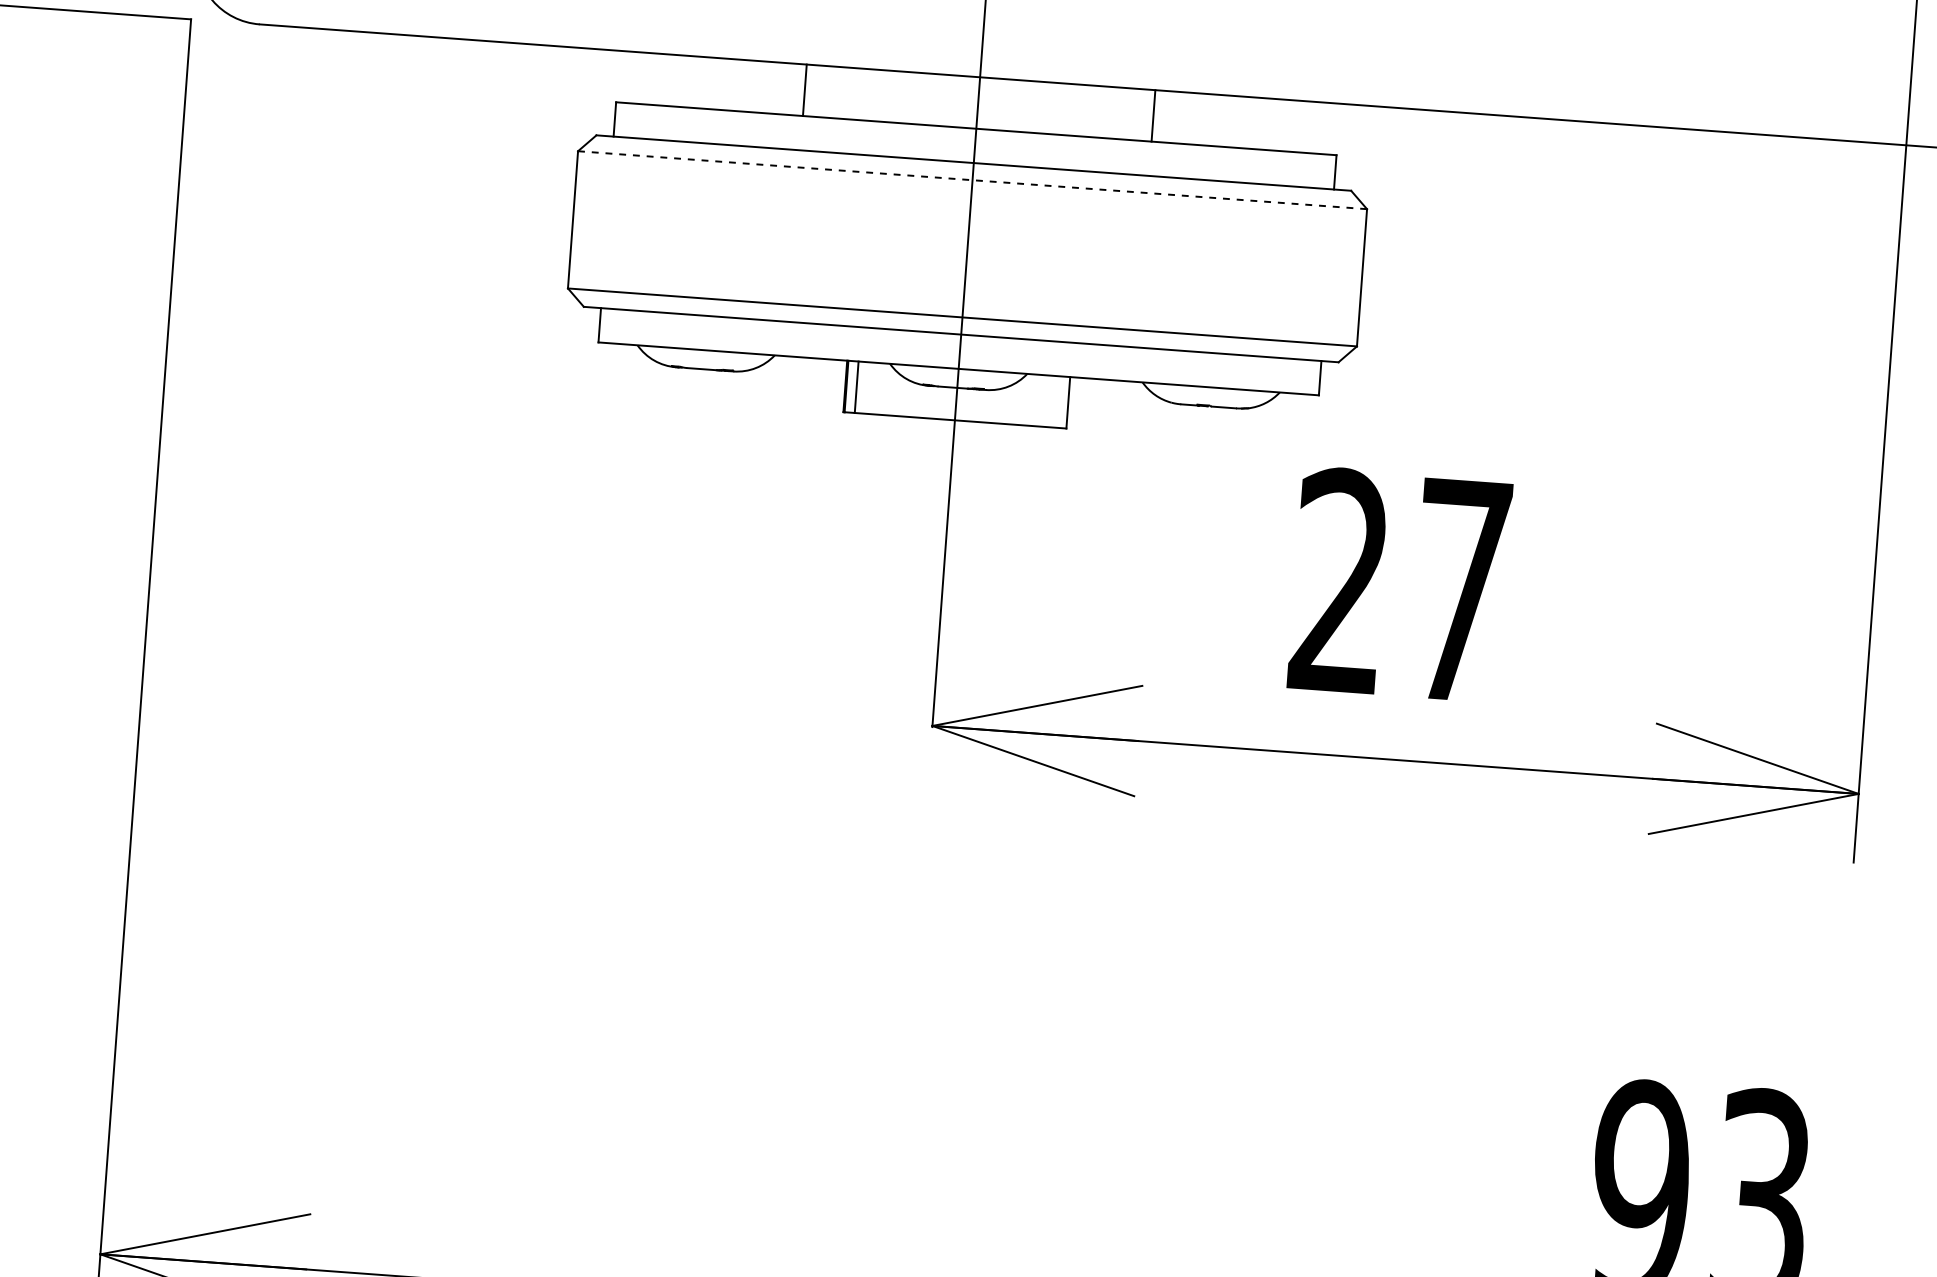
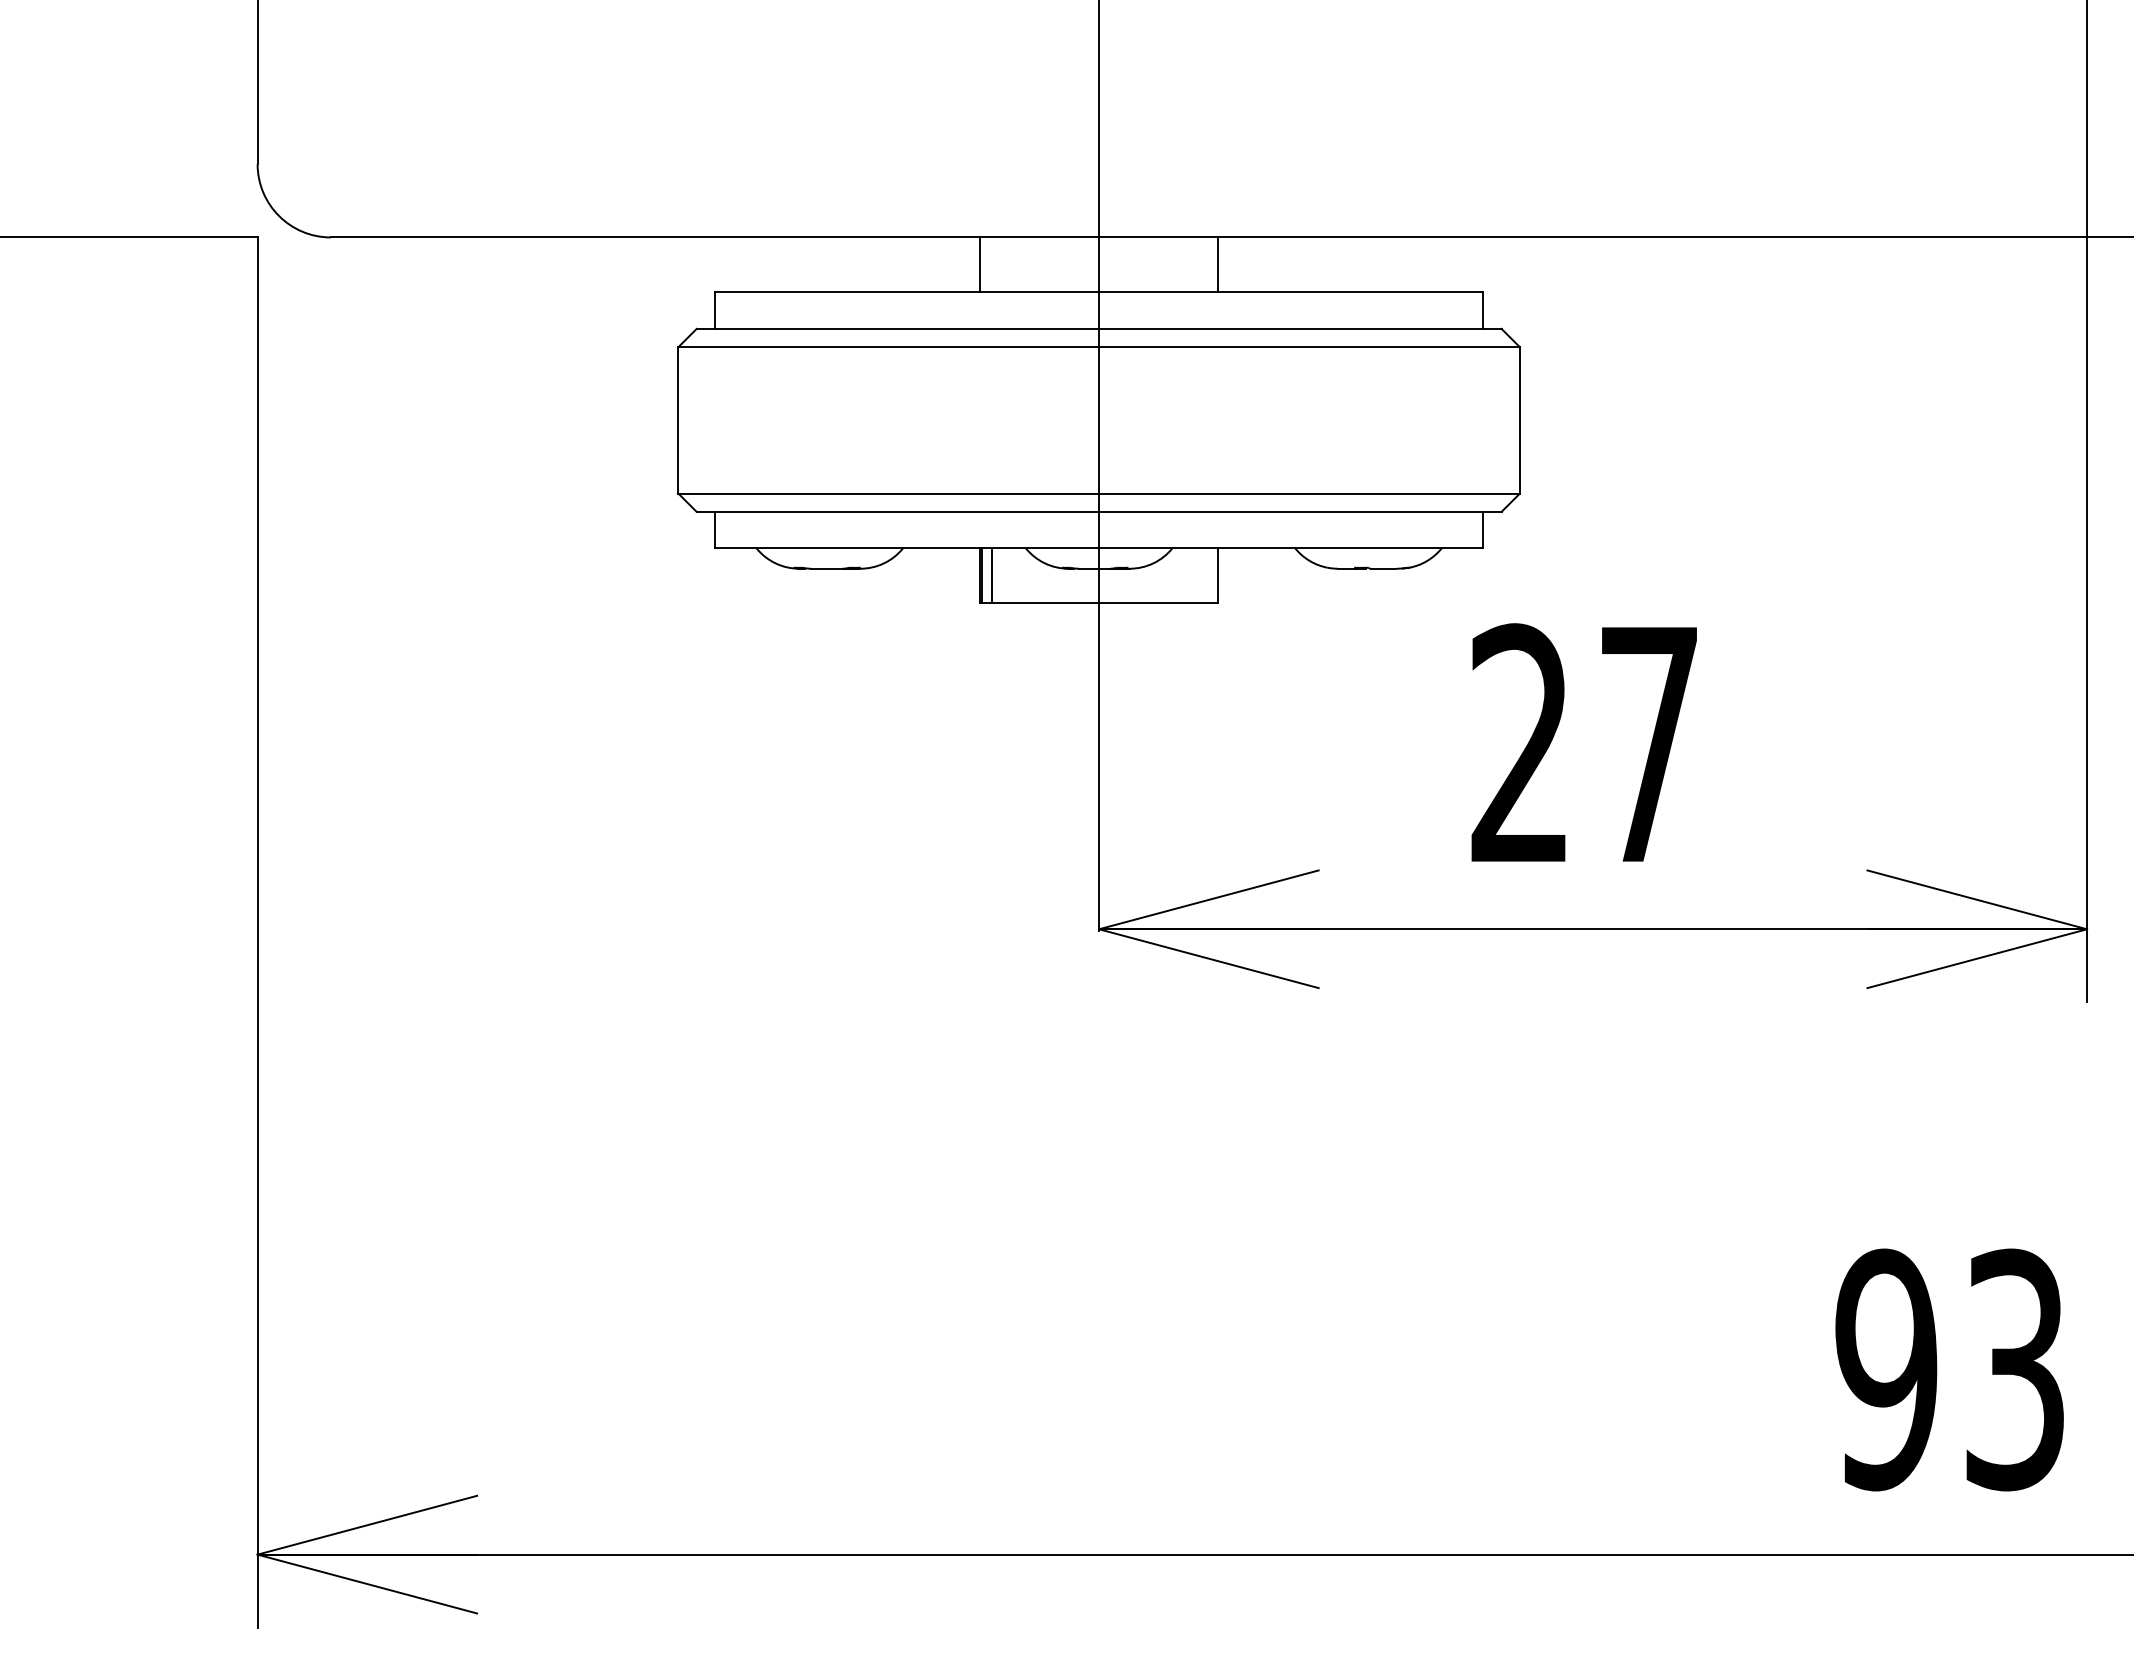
line: (805, 89) -> (980, 264), moved
line: (1153, 115) -> (1218, 264), moved
line: (972, 180) -> (1099, 347), dashed -> solid

